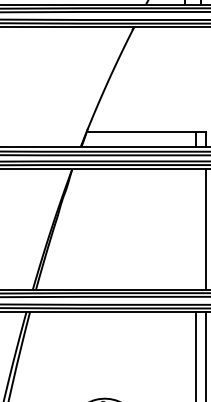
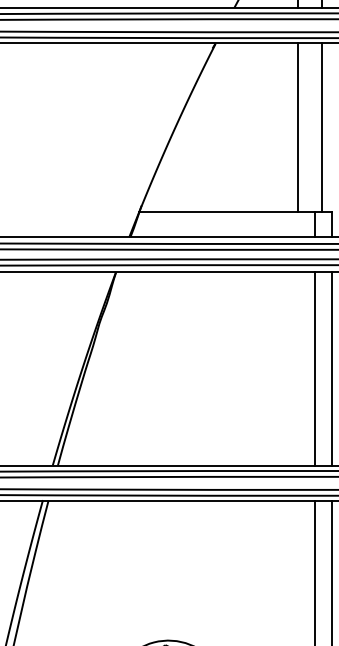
line: (185, 79) -> (298, 127), added
line: (200, 79) -> (322, 127), added
line: (196, 229) -> (315, 368), added

